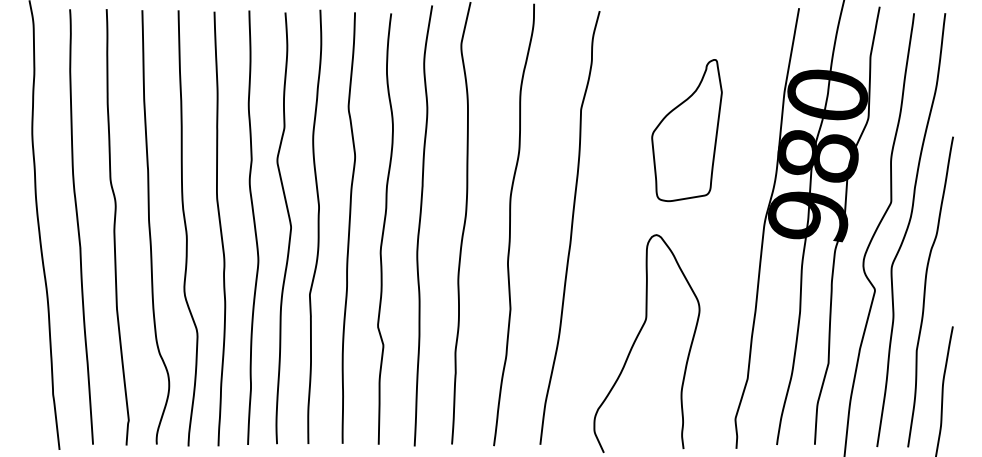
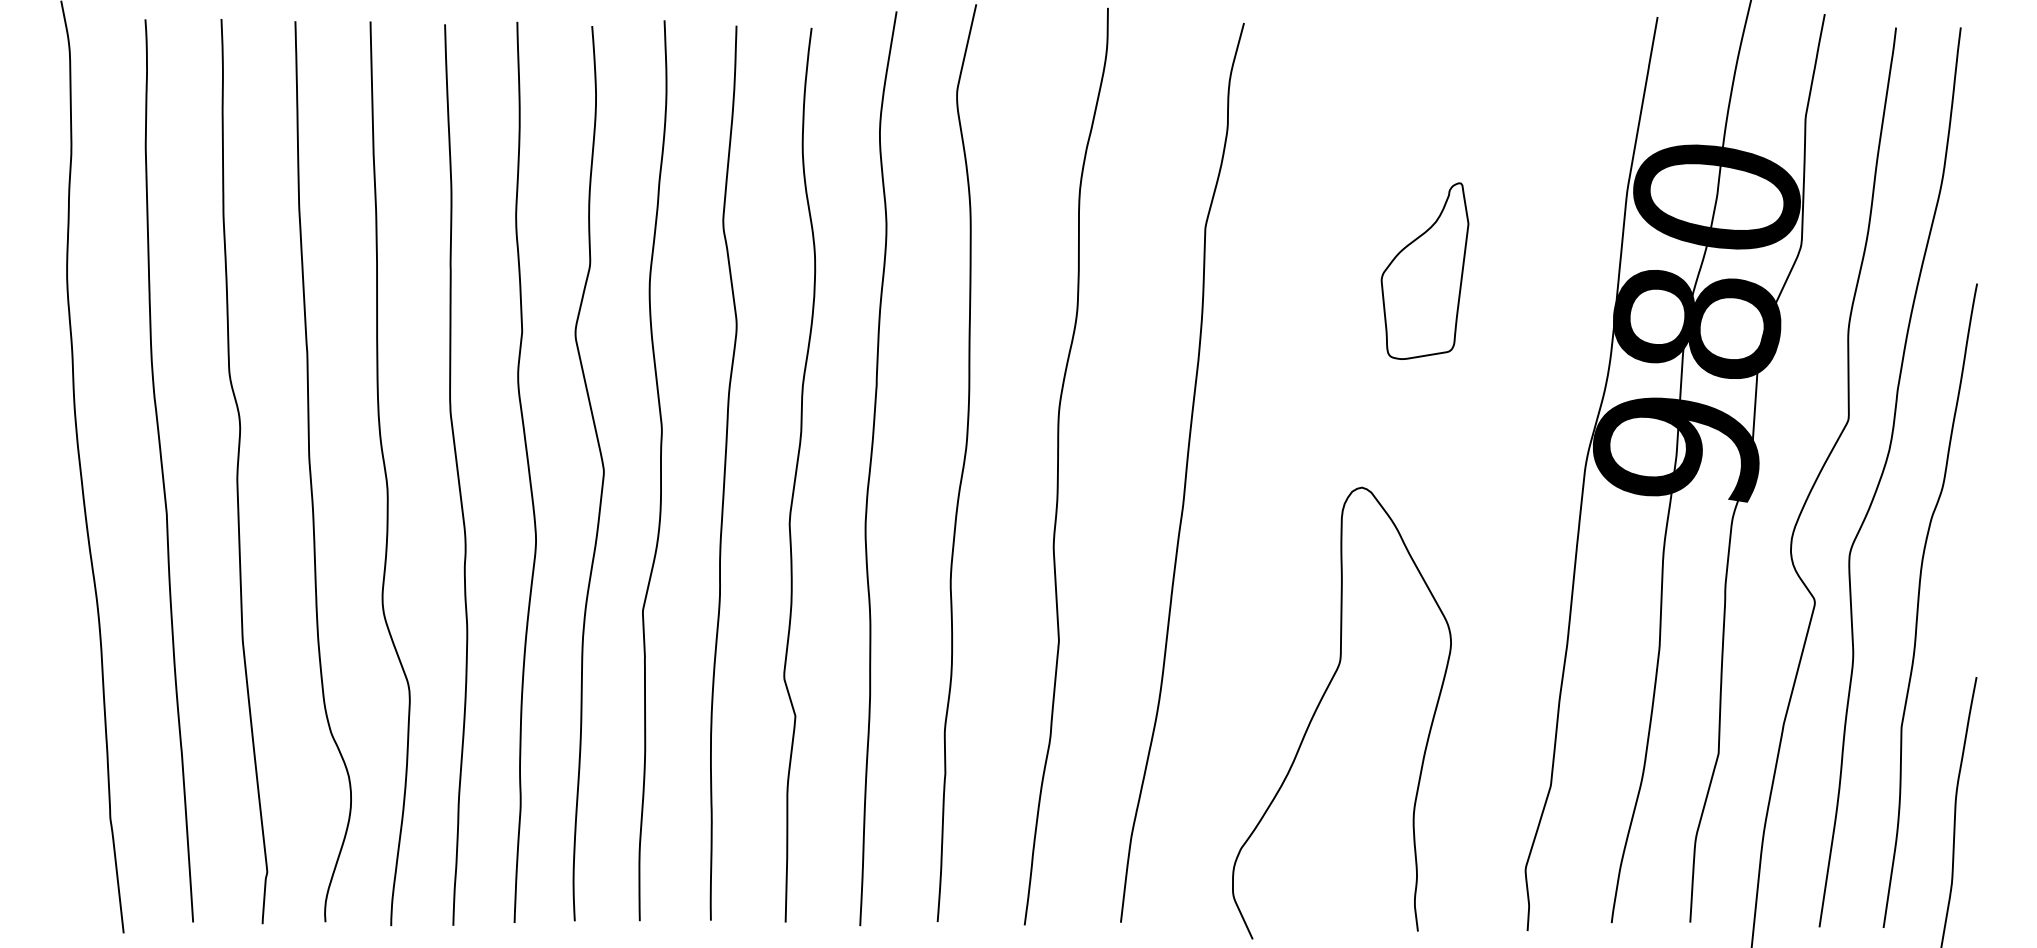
part: (686, 130) -> (1423, 270), size x0.6

